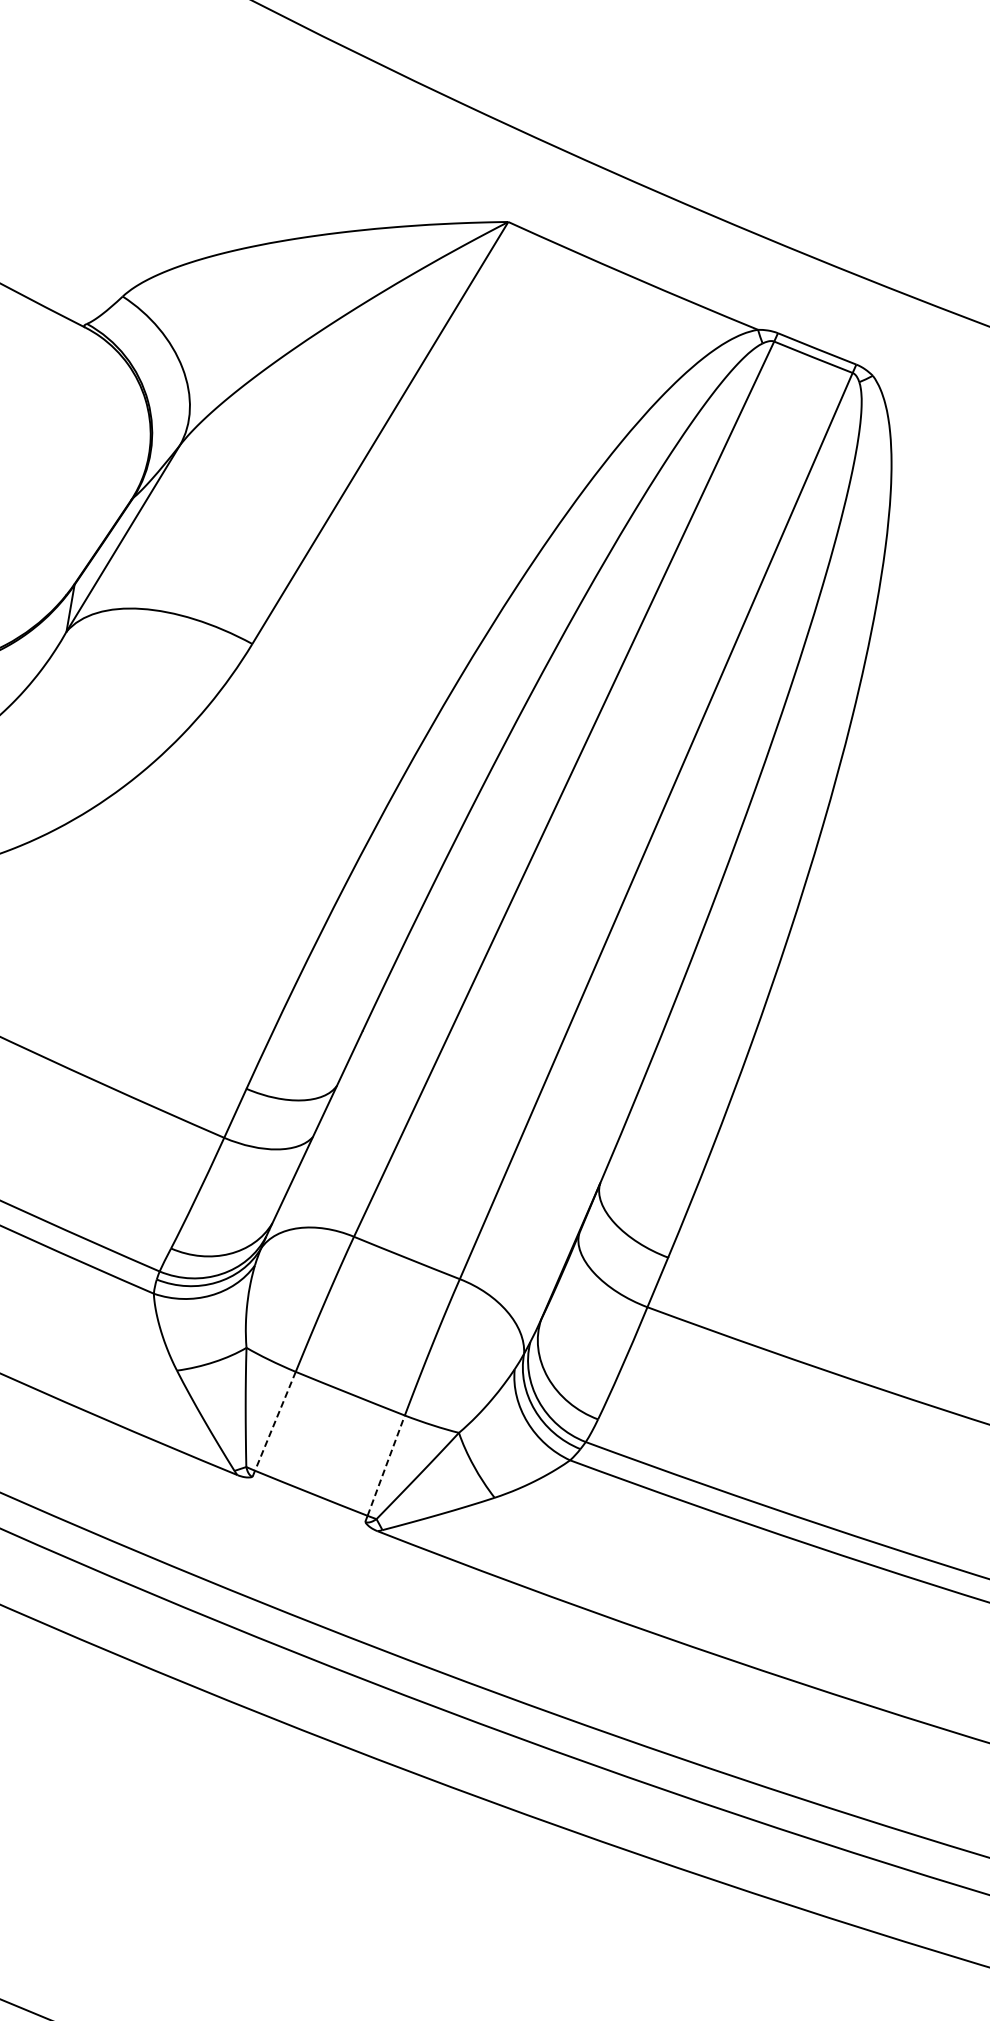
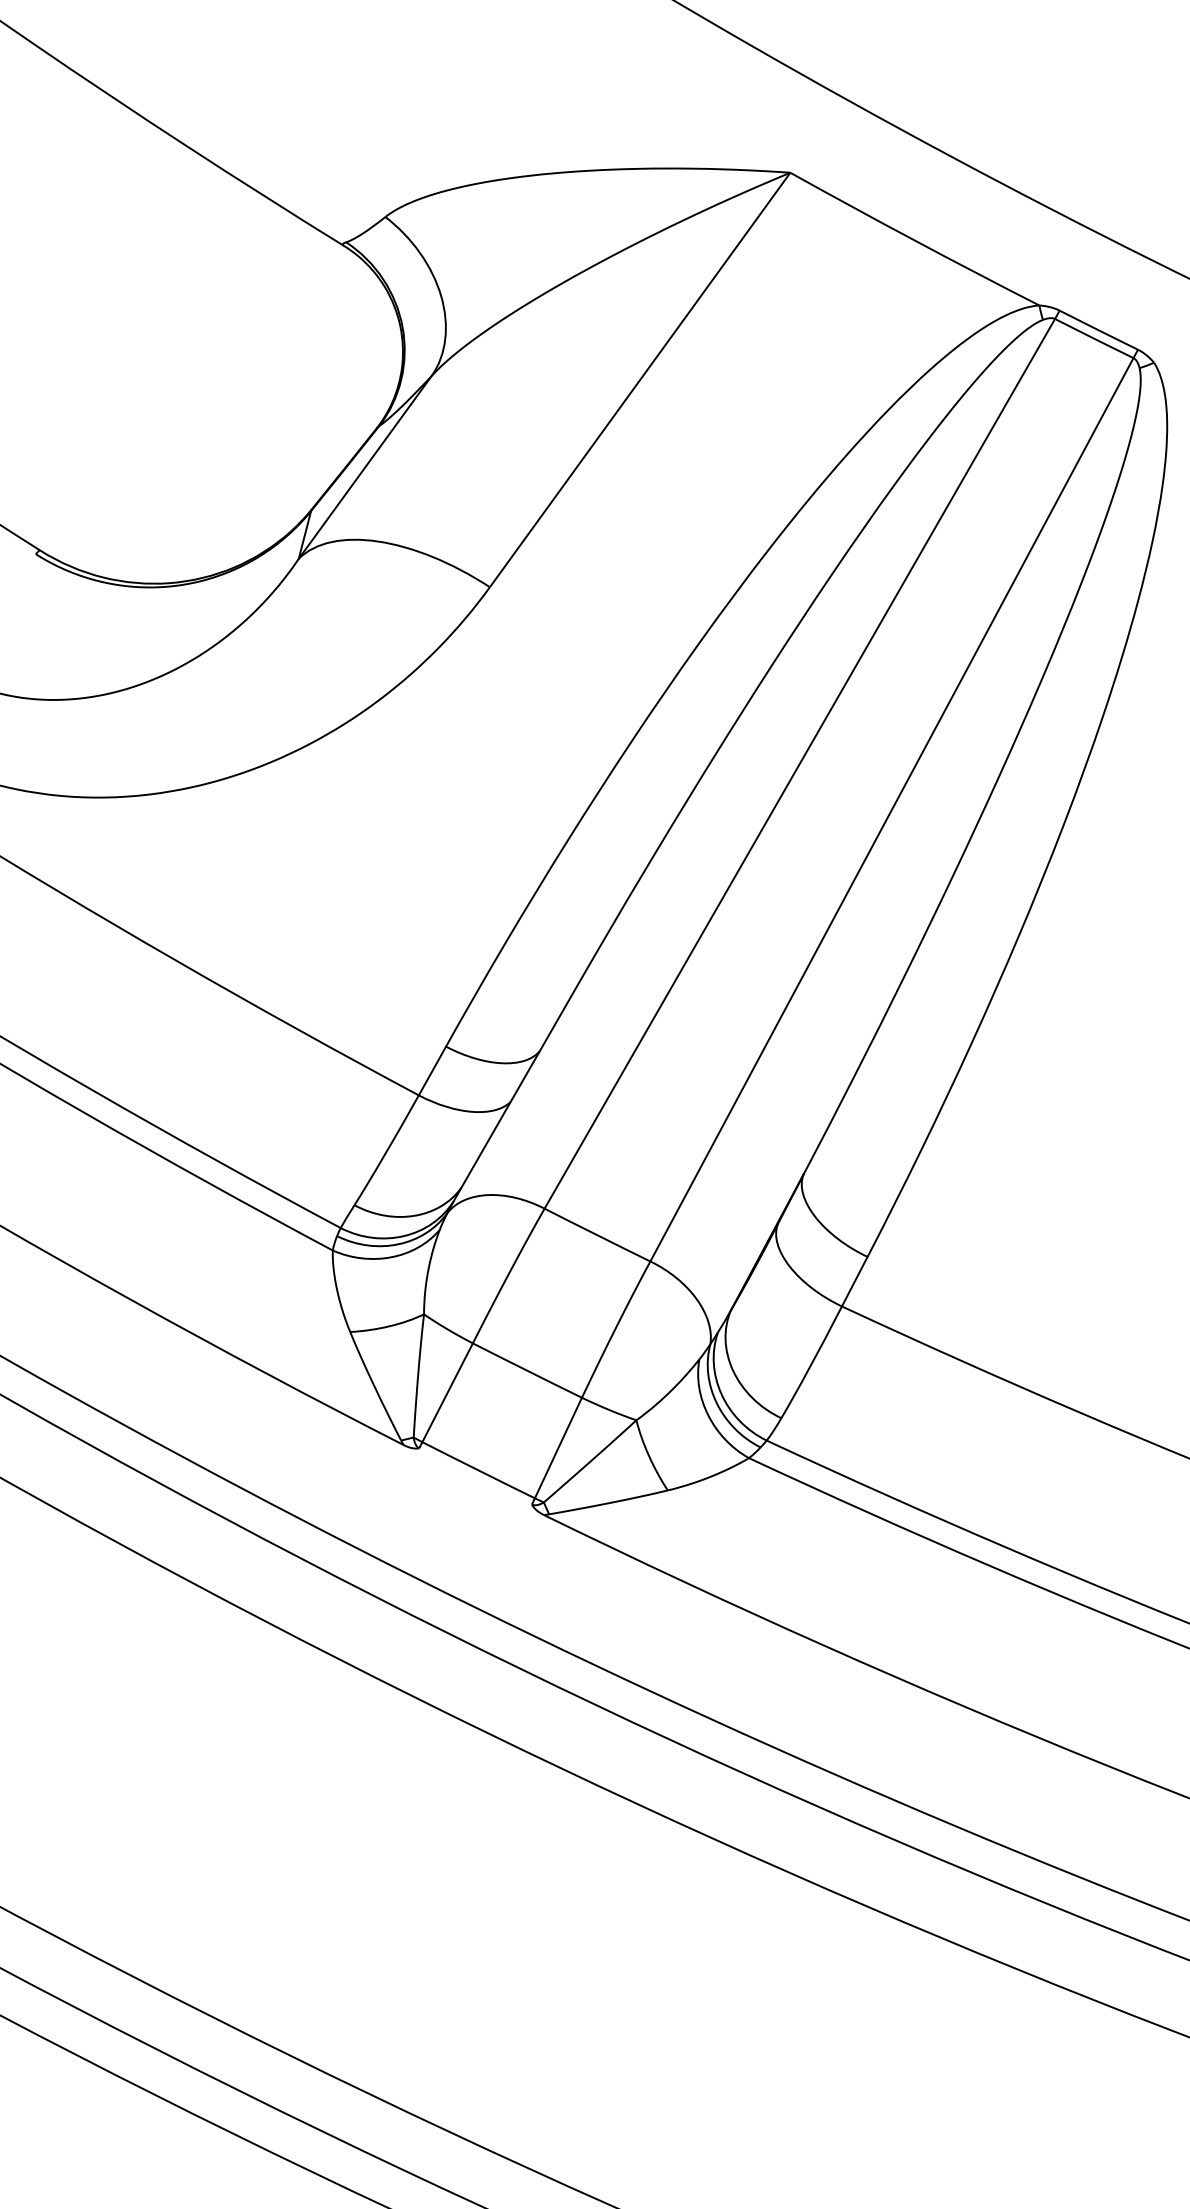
line: (275, 1422) -> (447, 1393), dashed -> solid
line: (386, 1465) -> (558, 1447), dashed -> solid

